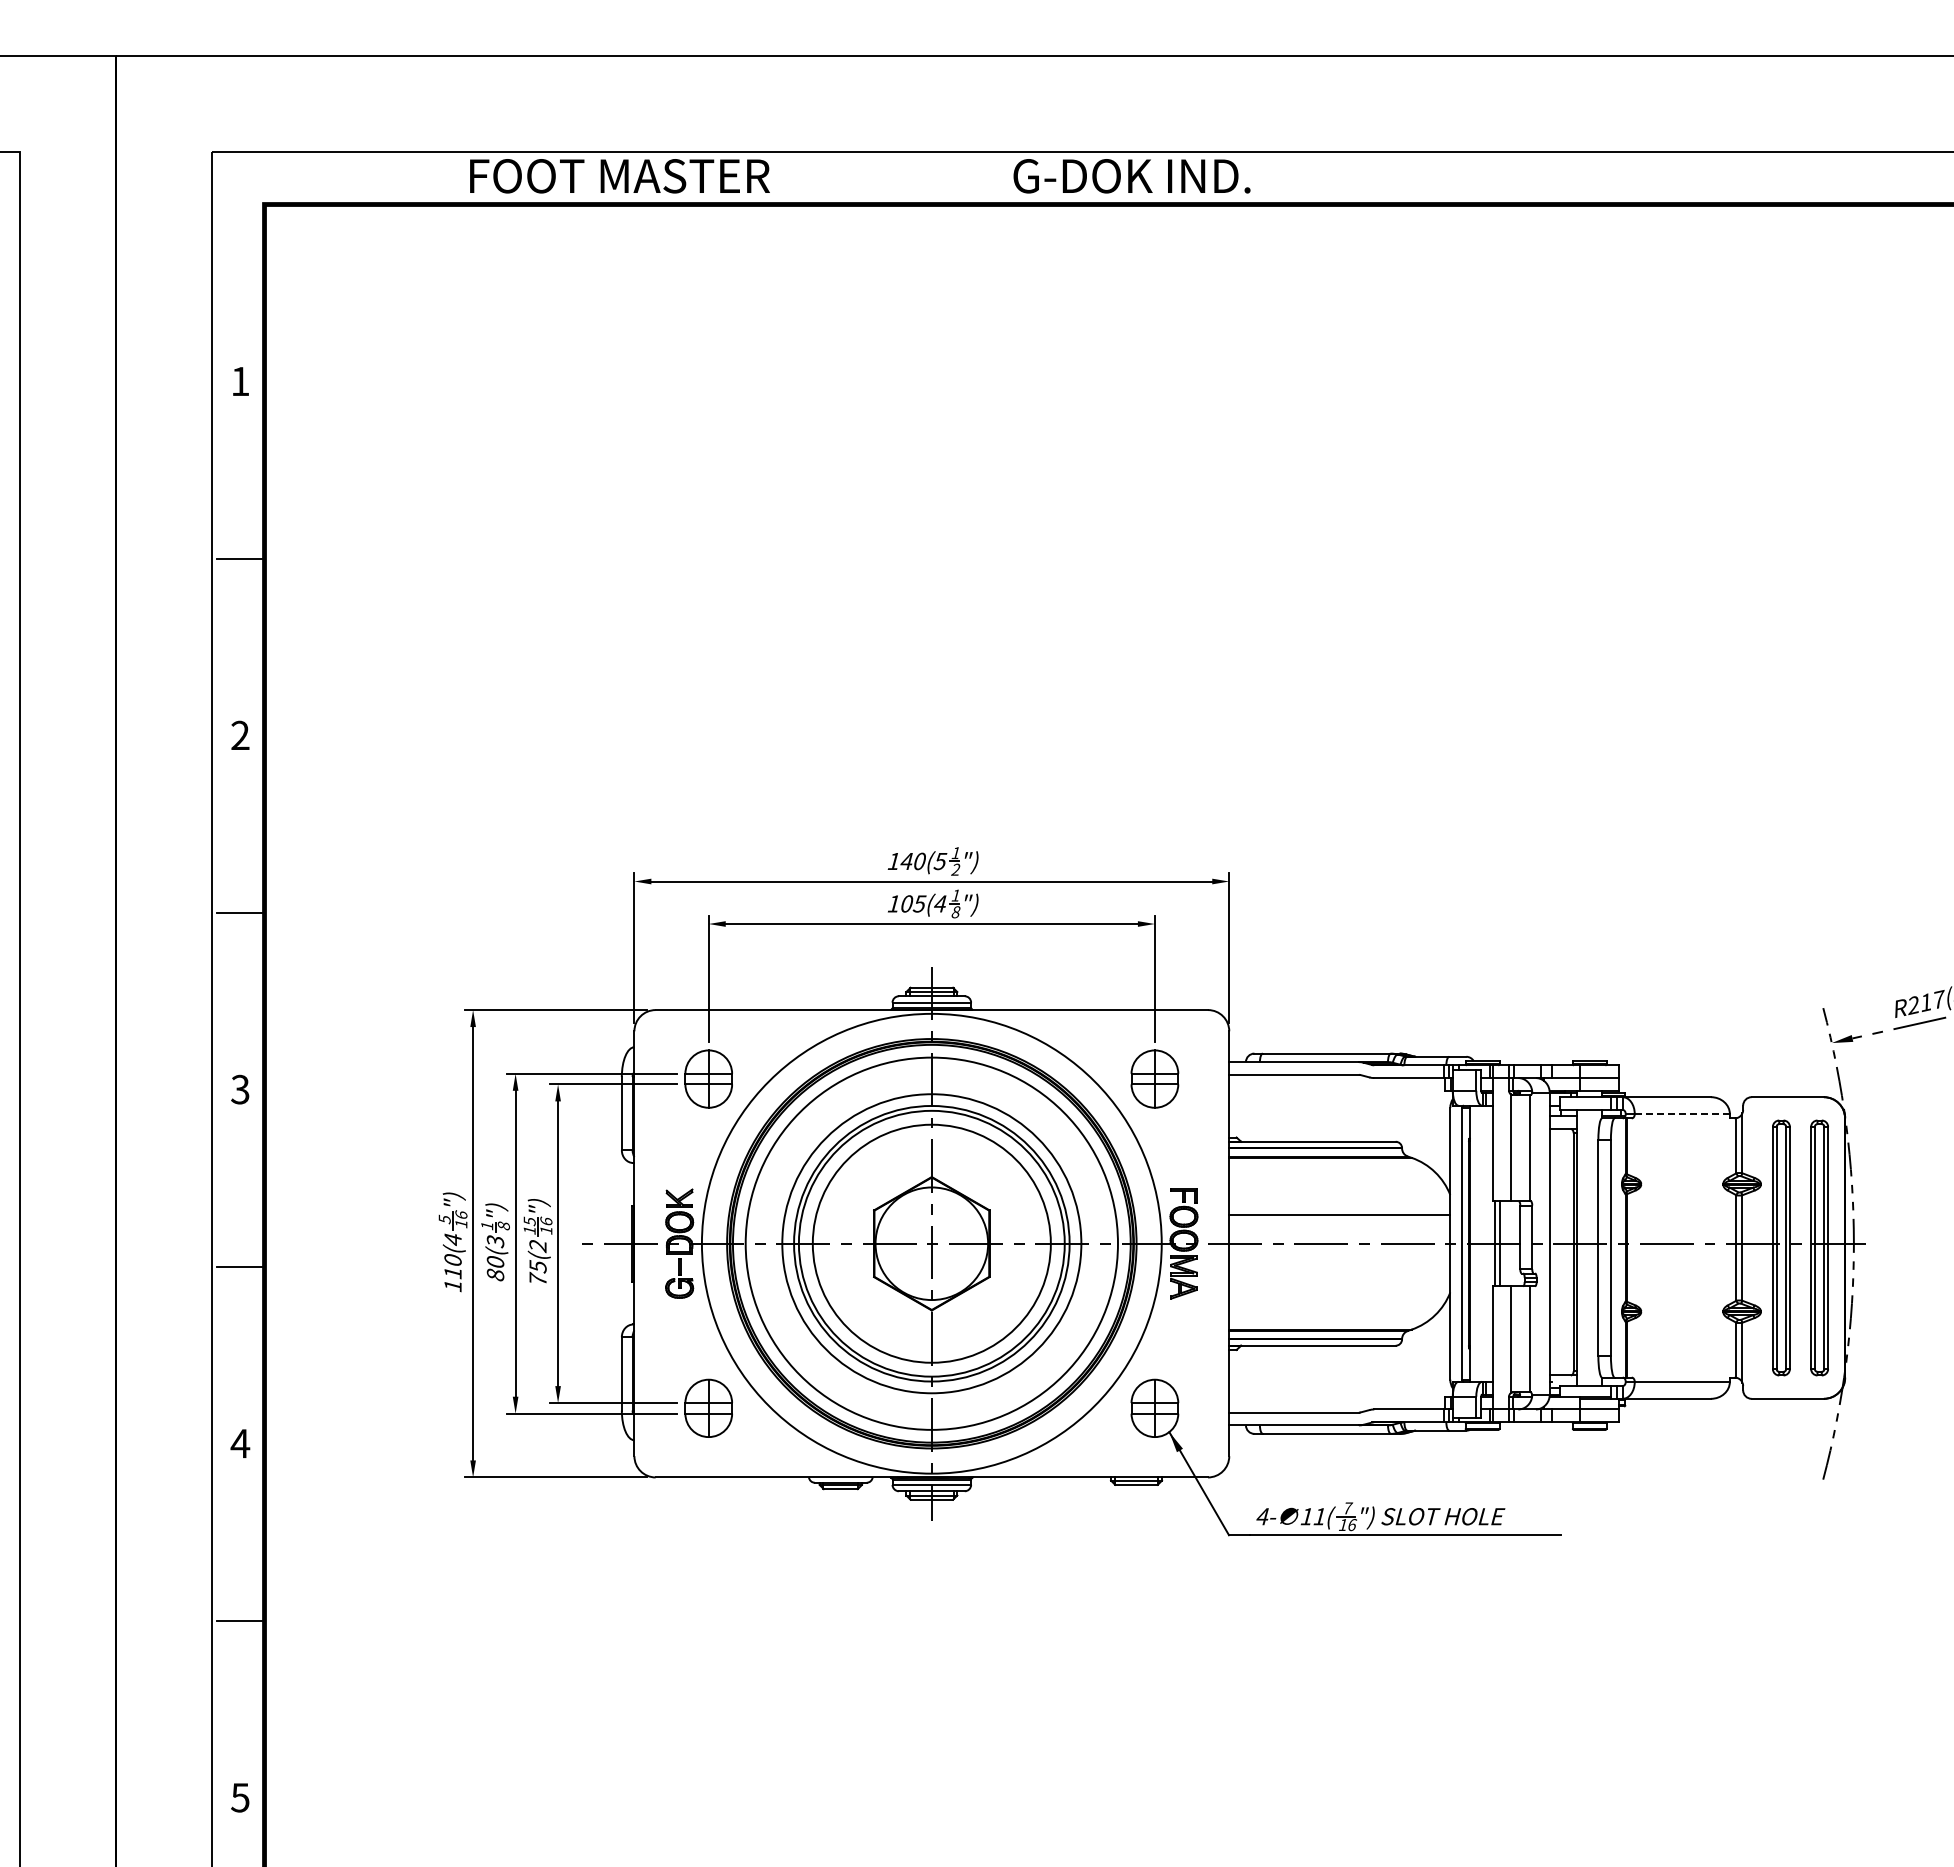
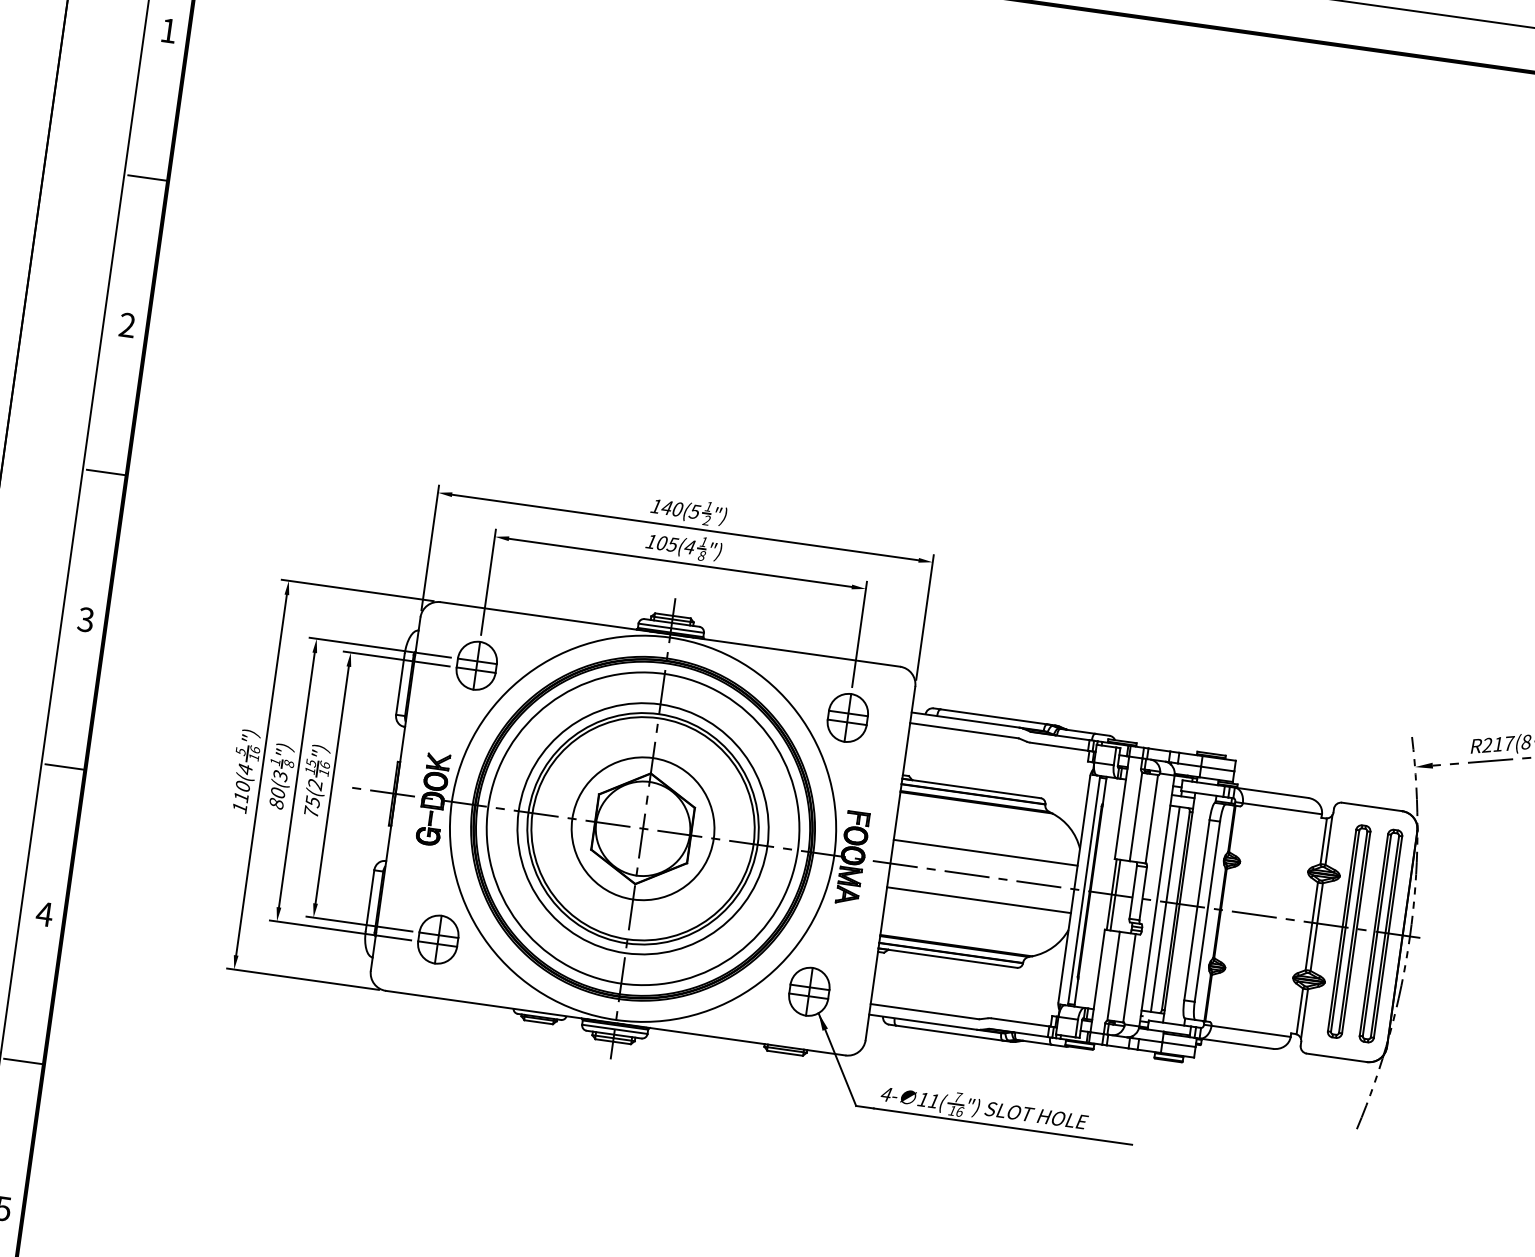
line: (1682, 1114) -> (1282, 809), dashed -> solid
circle: (931, 1243) -> (642, 828), size x0.71
line: (1560, 1252) -> (1164, 909), added
line: (1339, 1272) -> (978, 900), added

